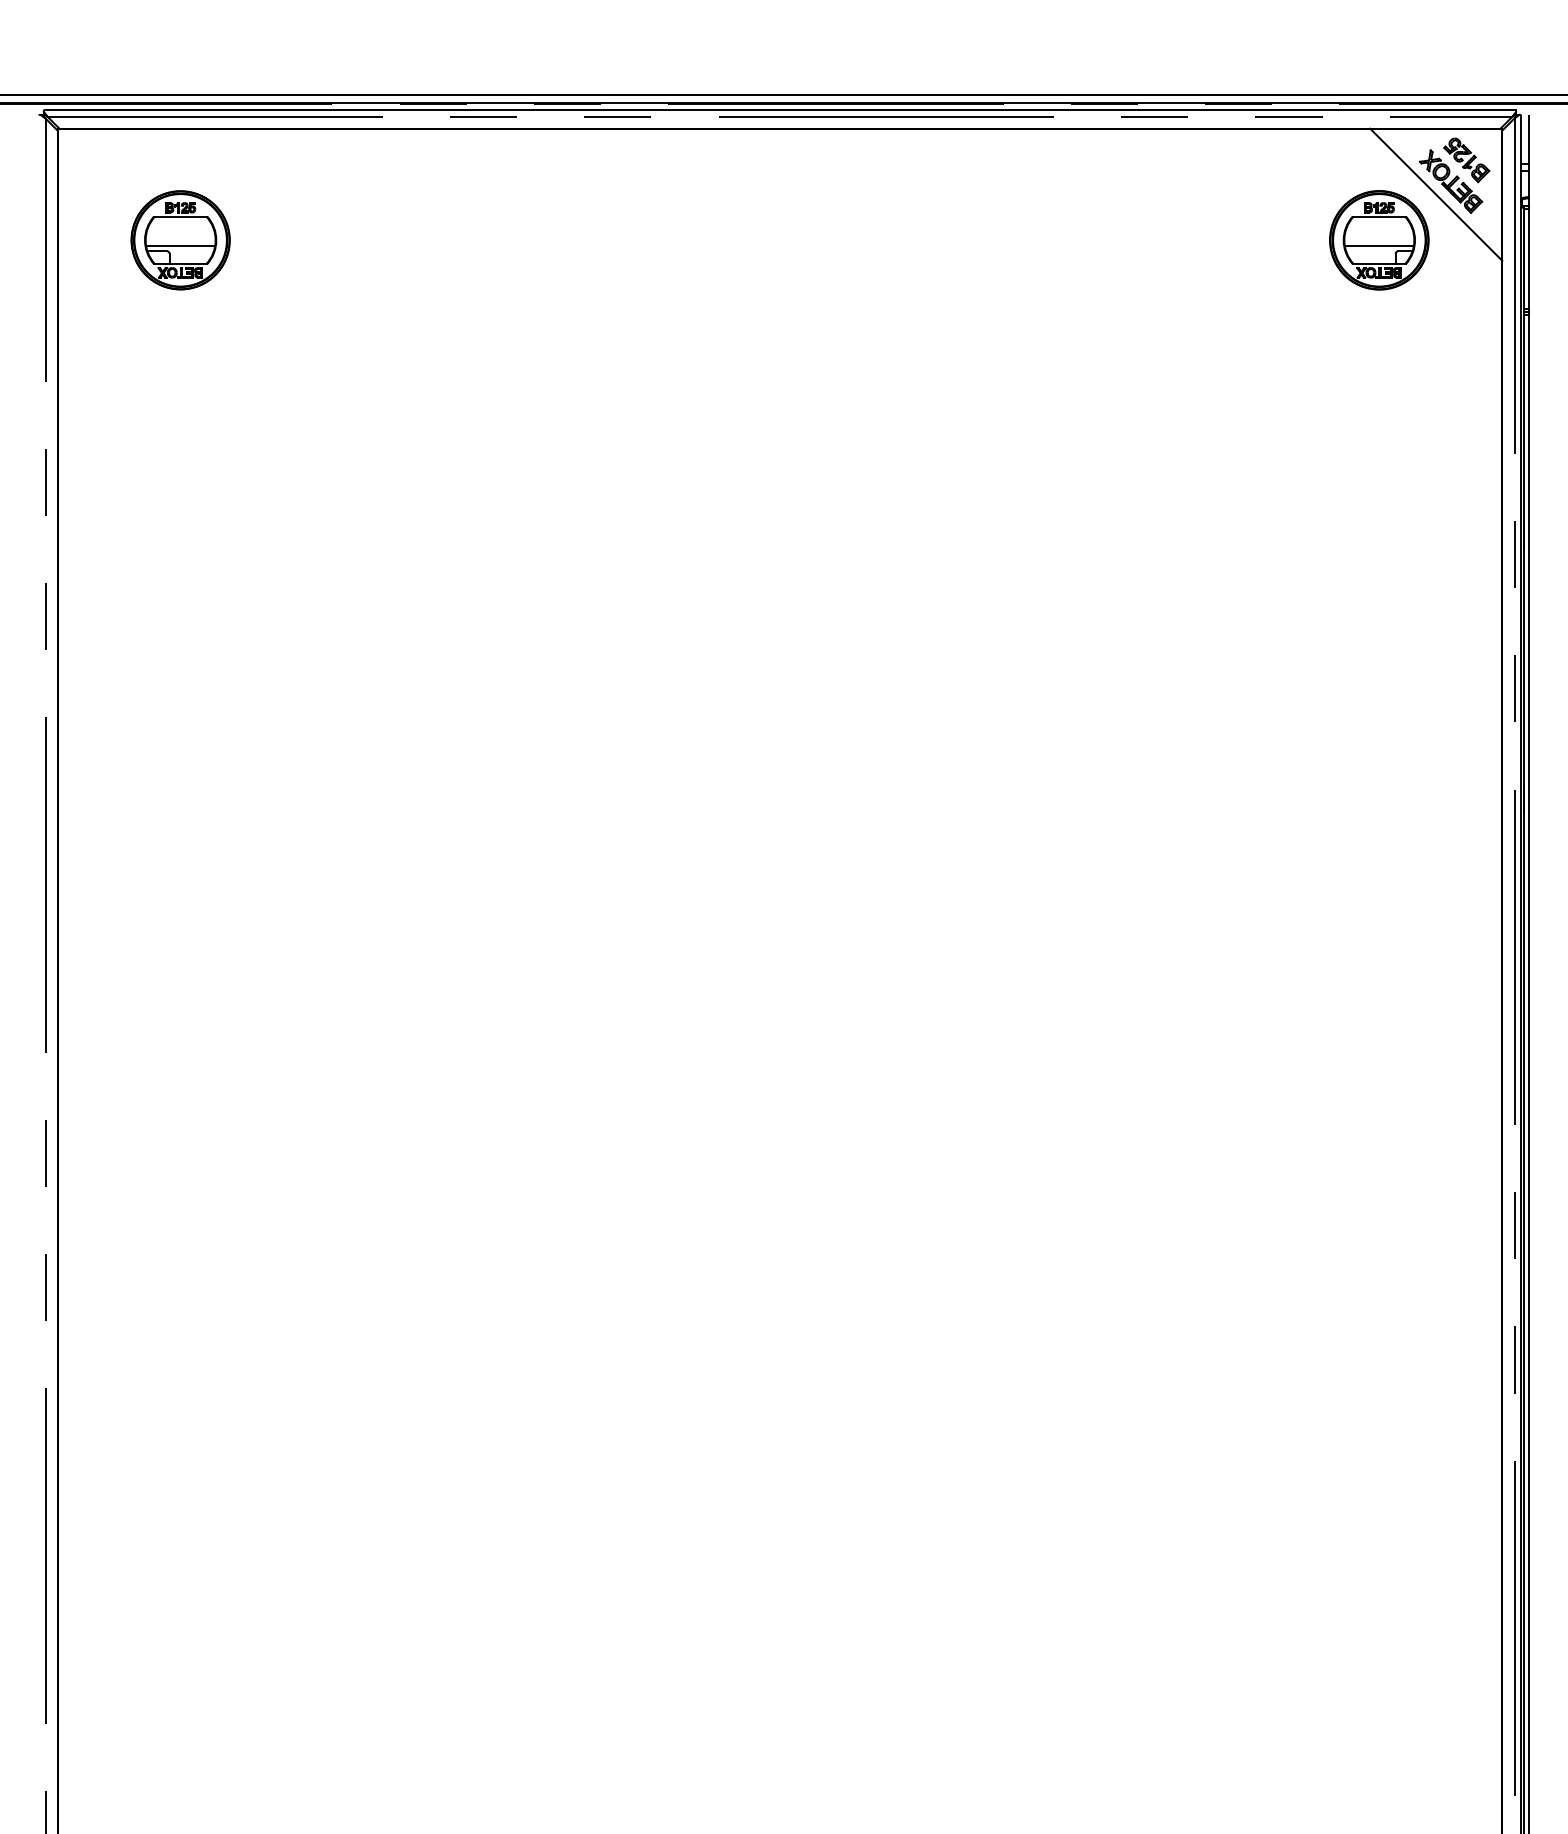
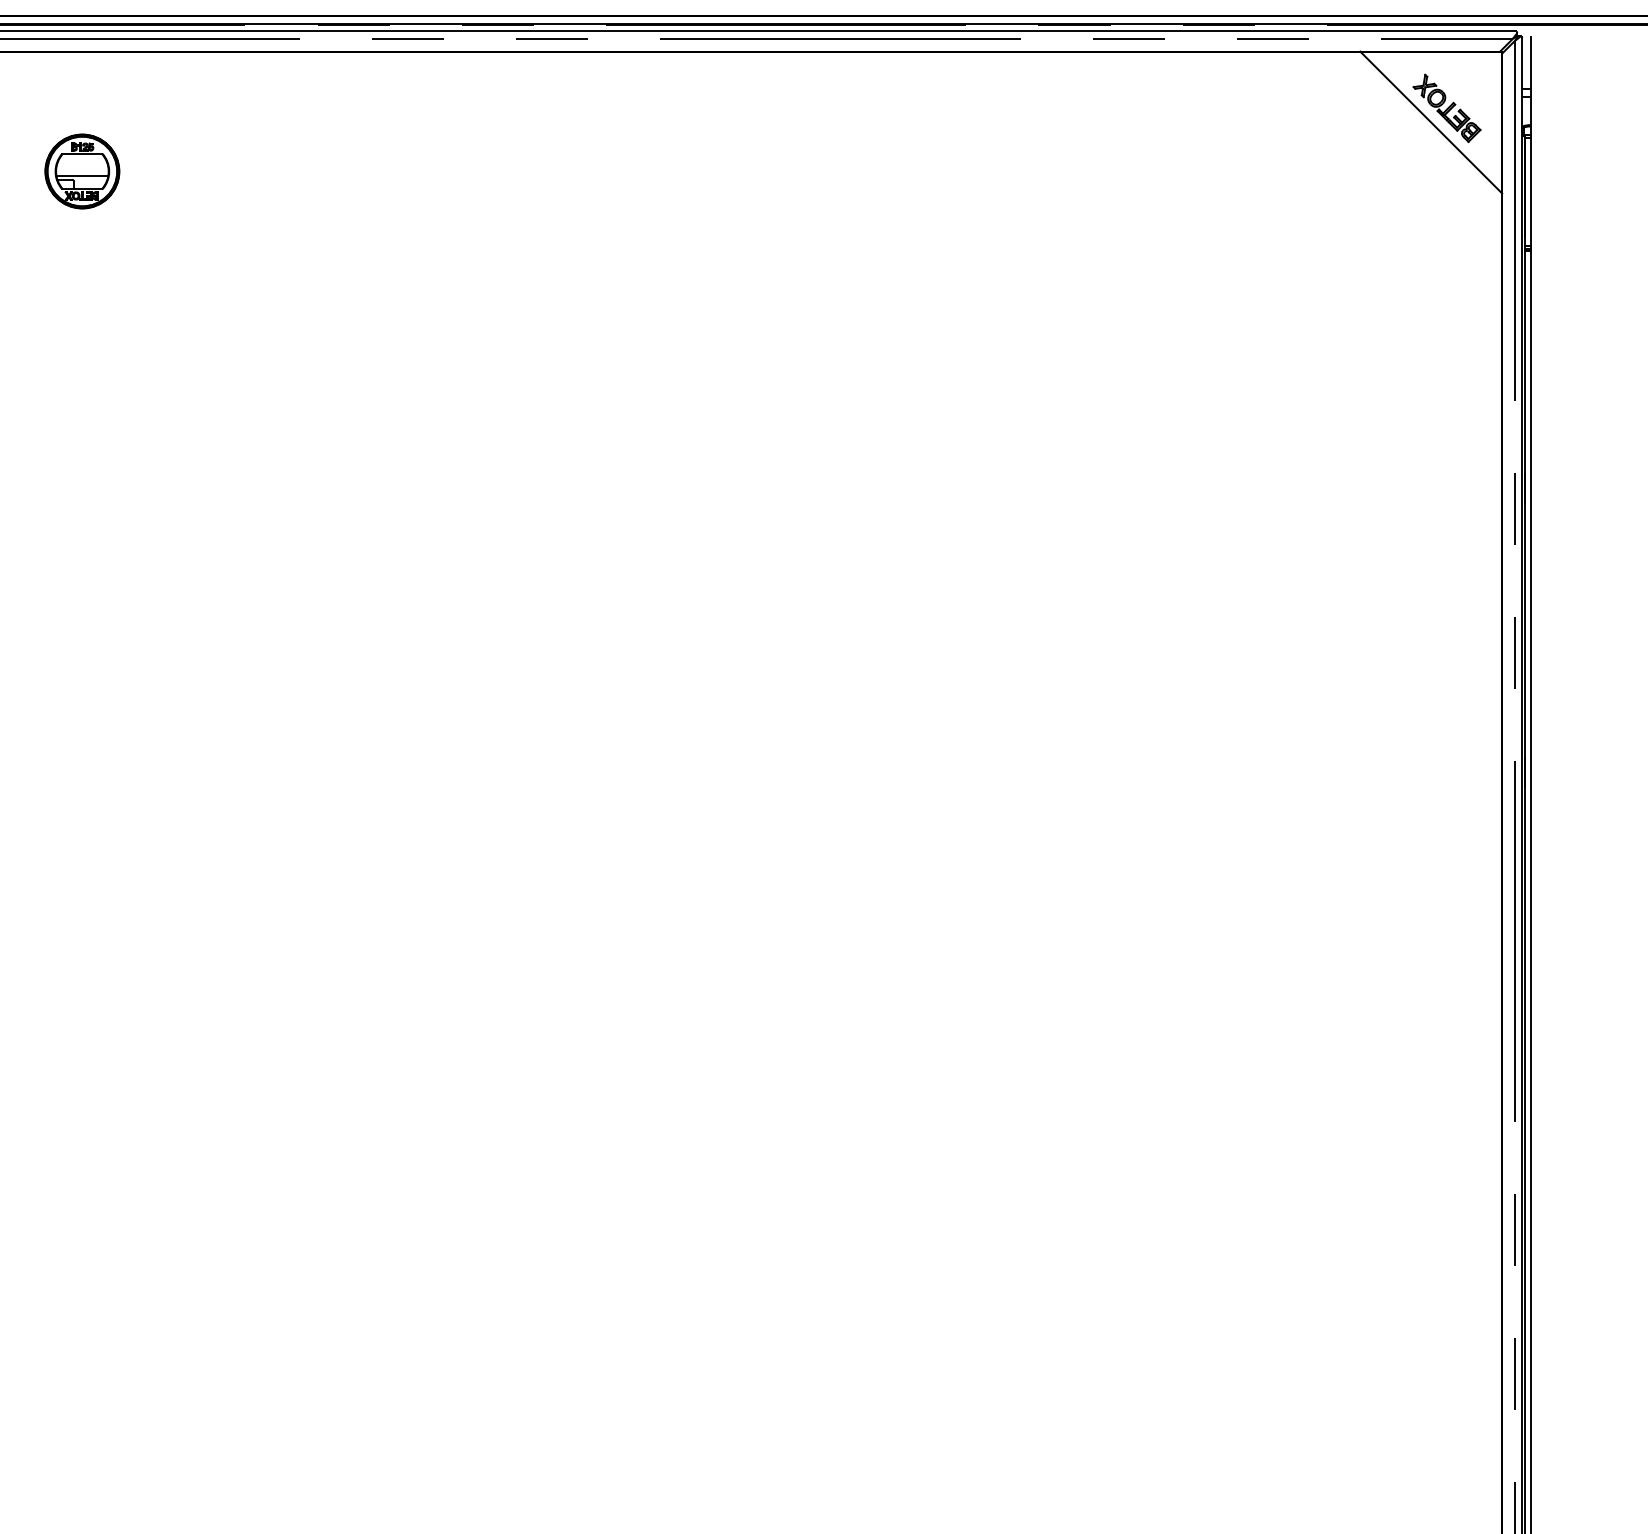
part: (1466, 160) -> (1463, 85), removed
part: (180, 240) -> (82, 171), size x0.7
part: (1379, 240) -> (1370, 171), removed

